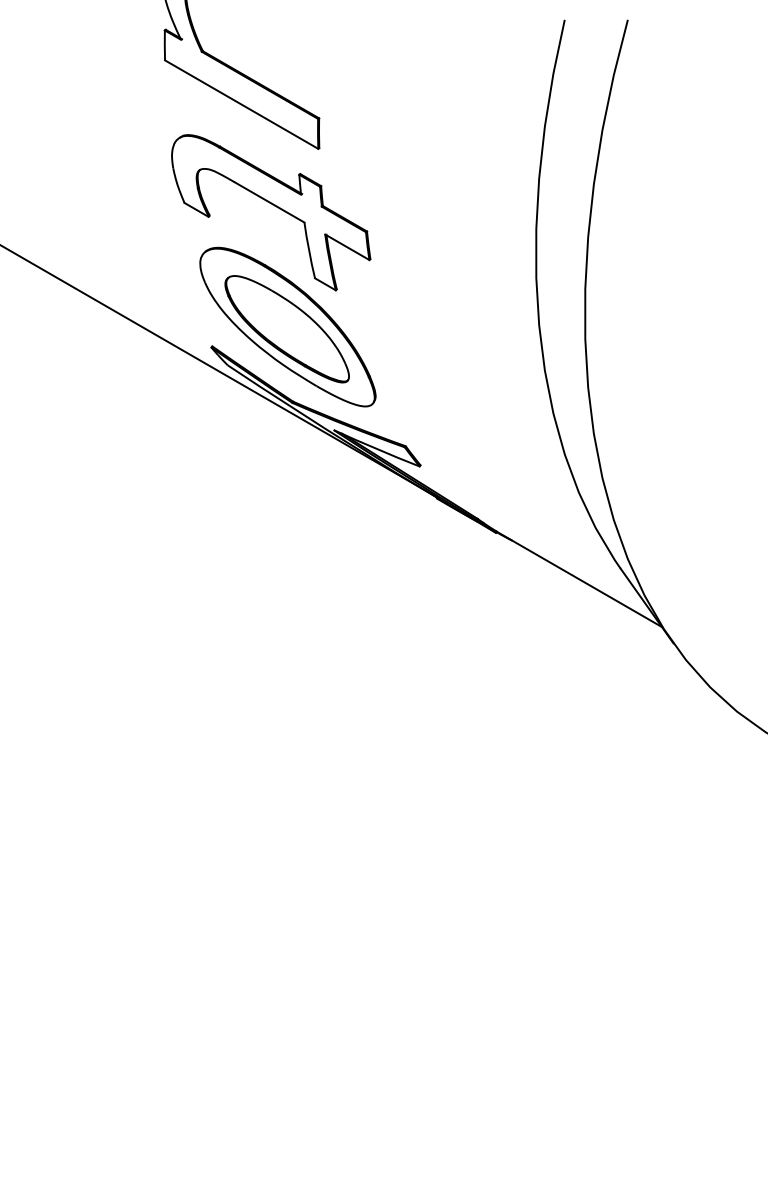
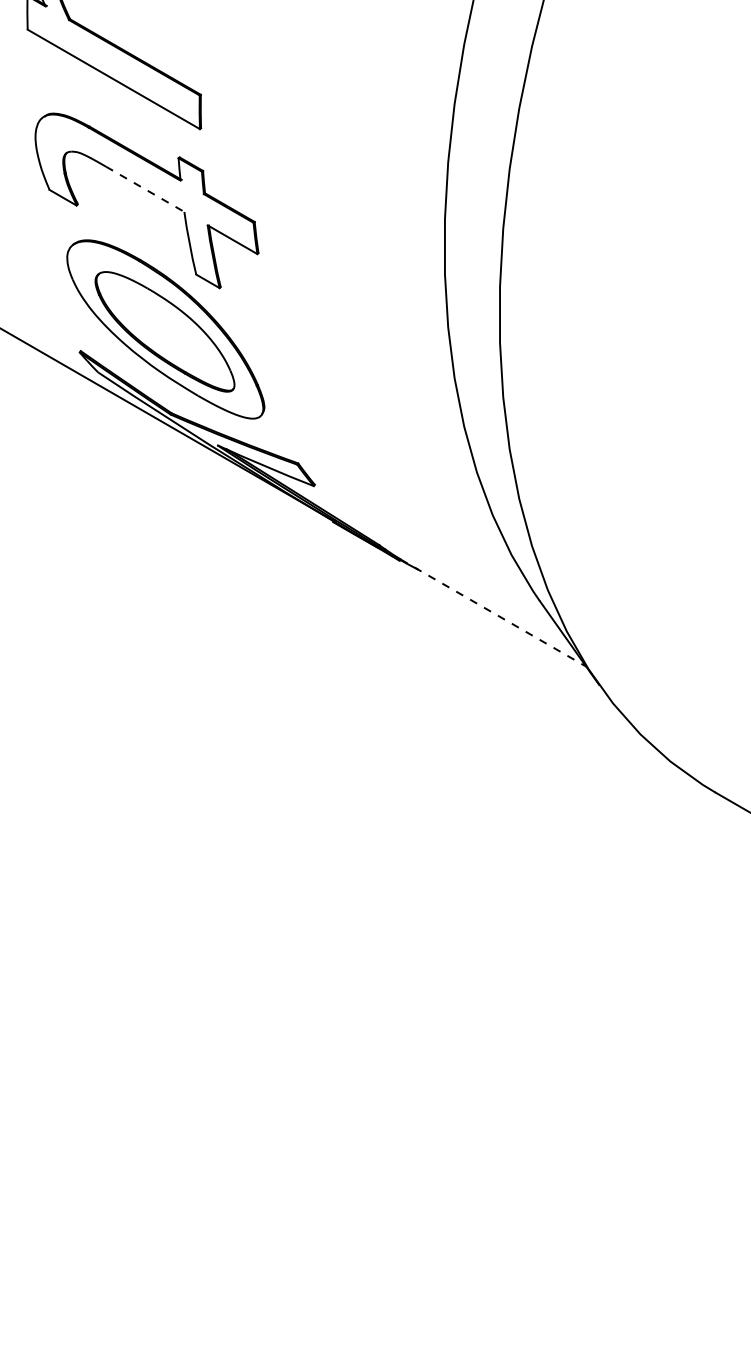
line: (270, 202) -> (146, 189), solid -> dashed
line: (579, 579) -> (493, 613), solid -> dashed

